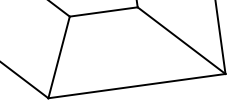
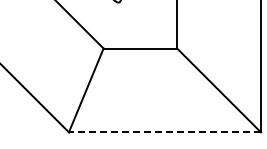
line: (136, 86) -> (164, 132), solid -> dashed

